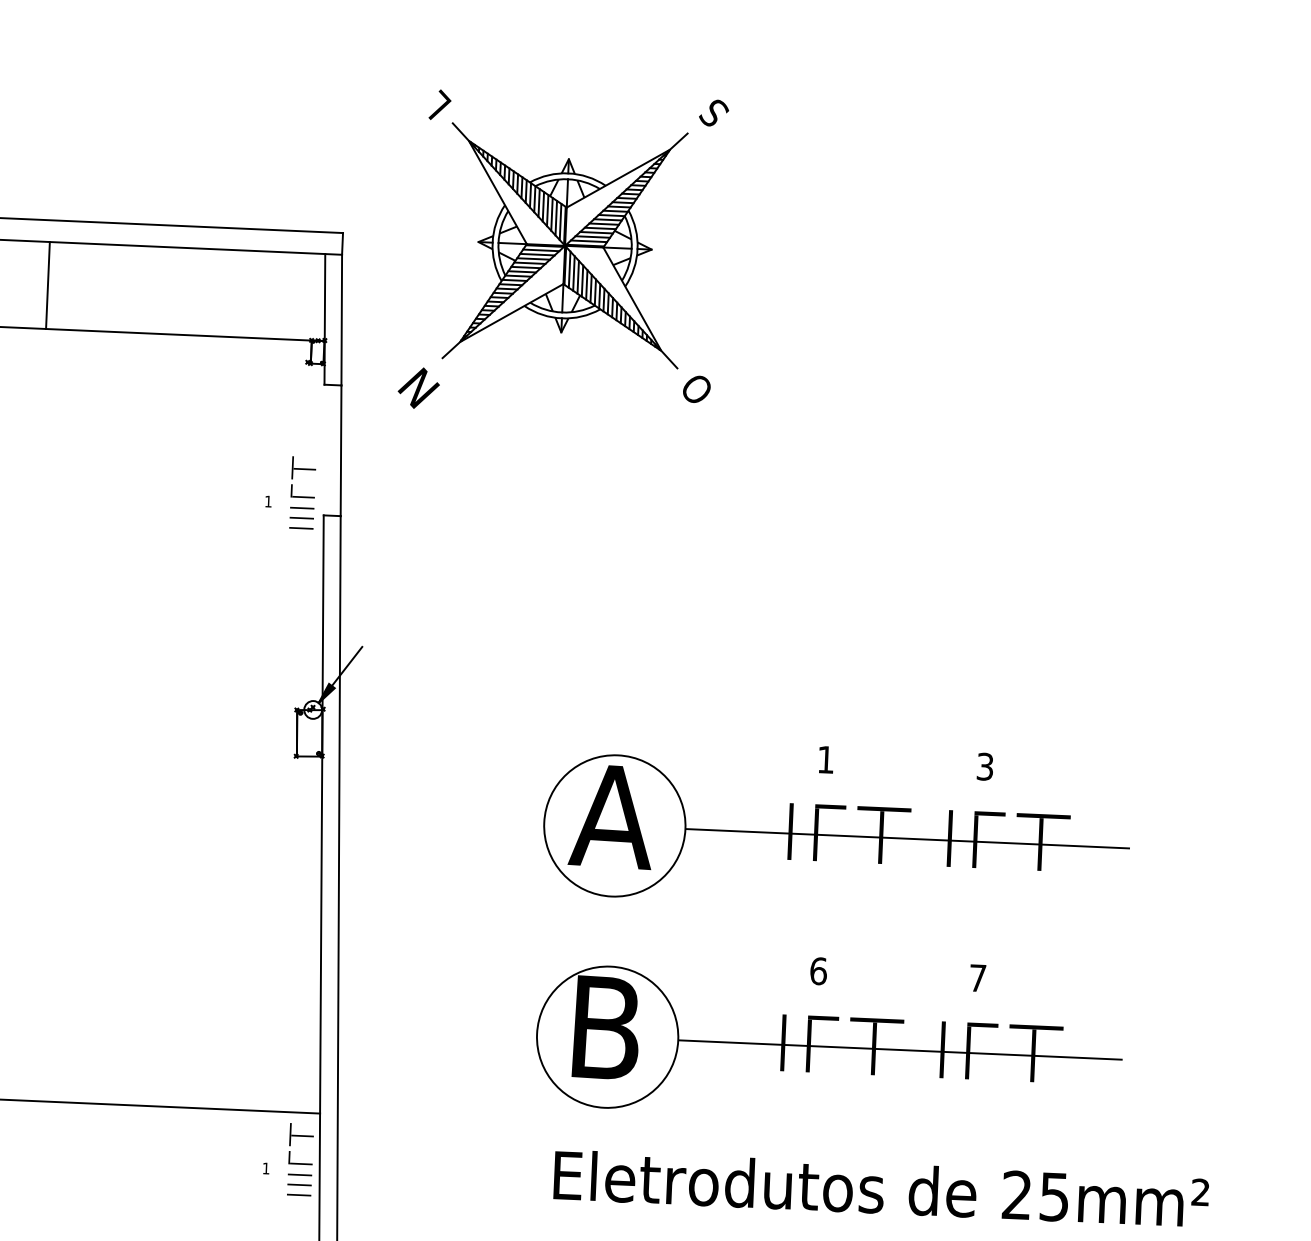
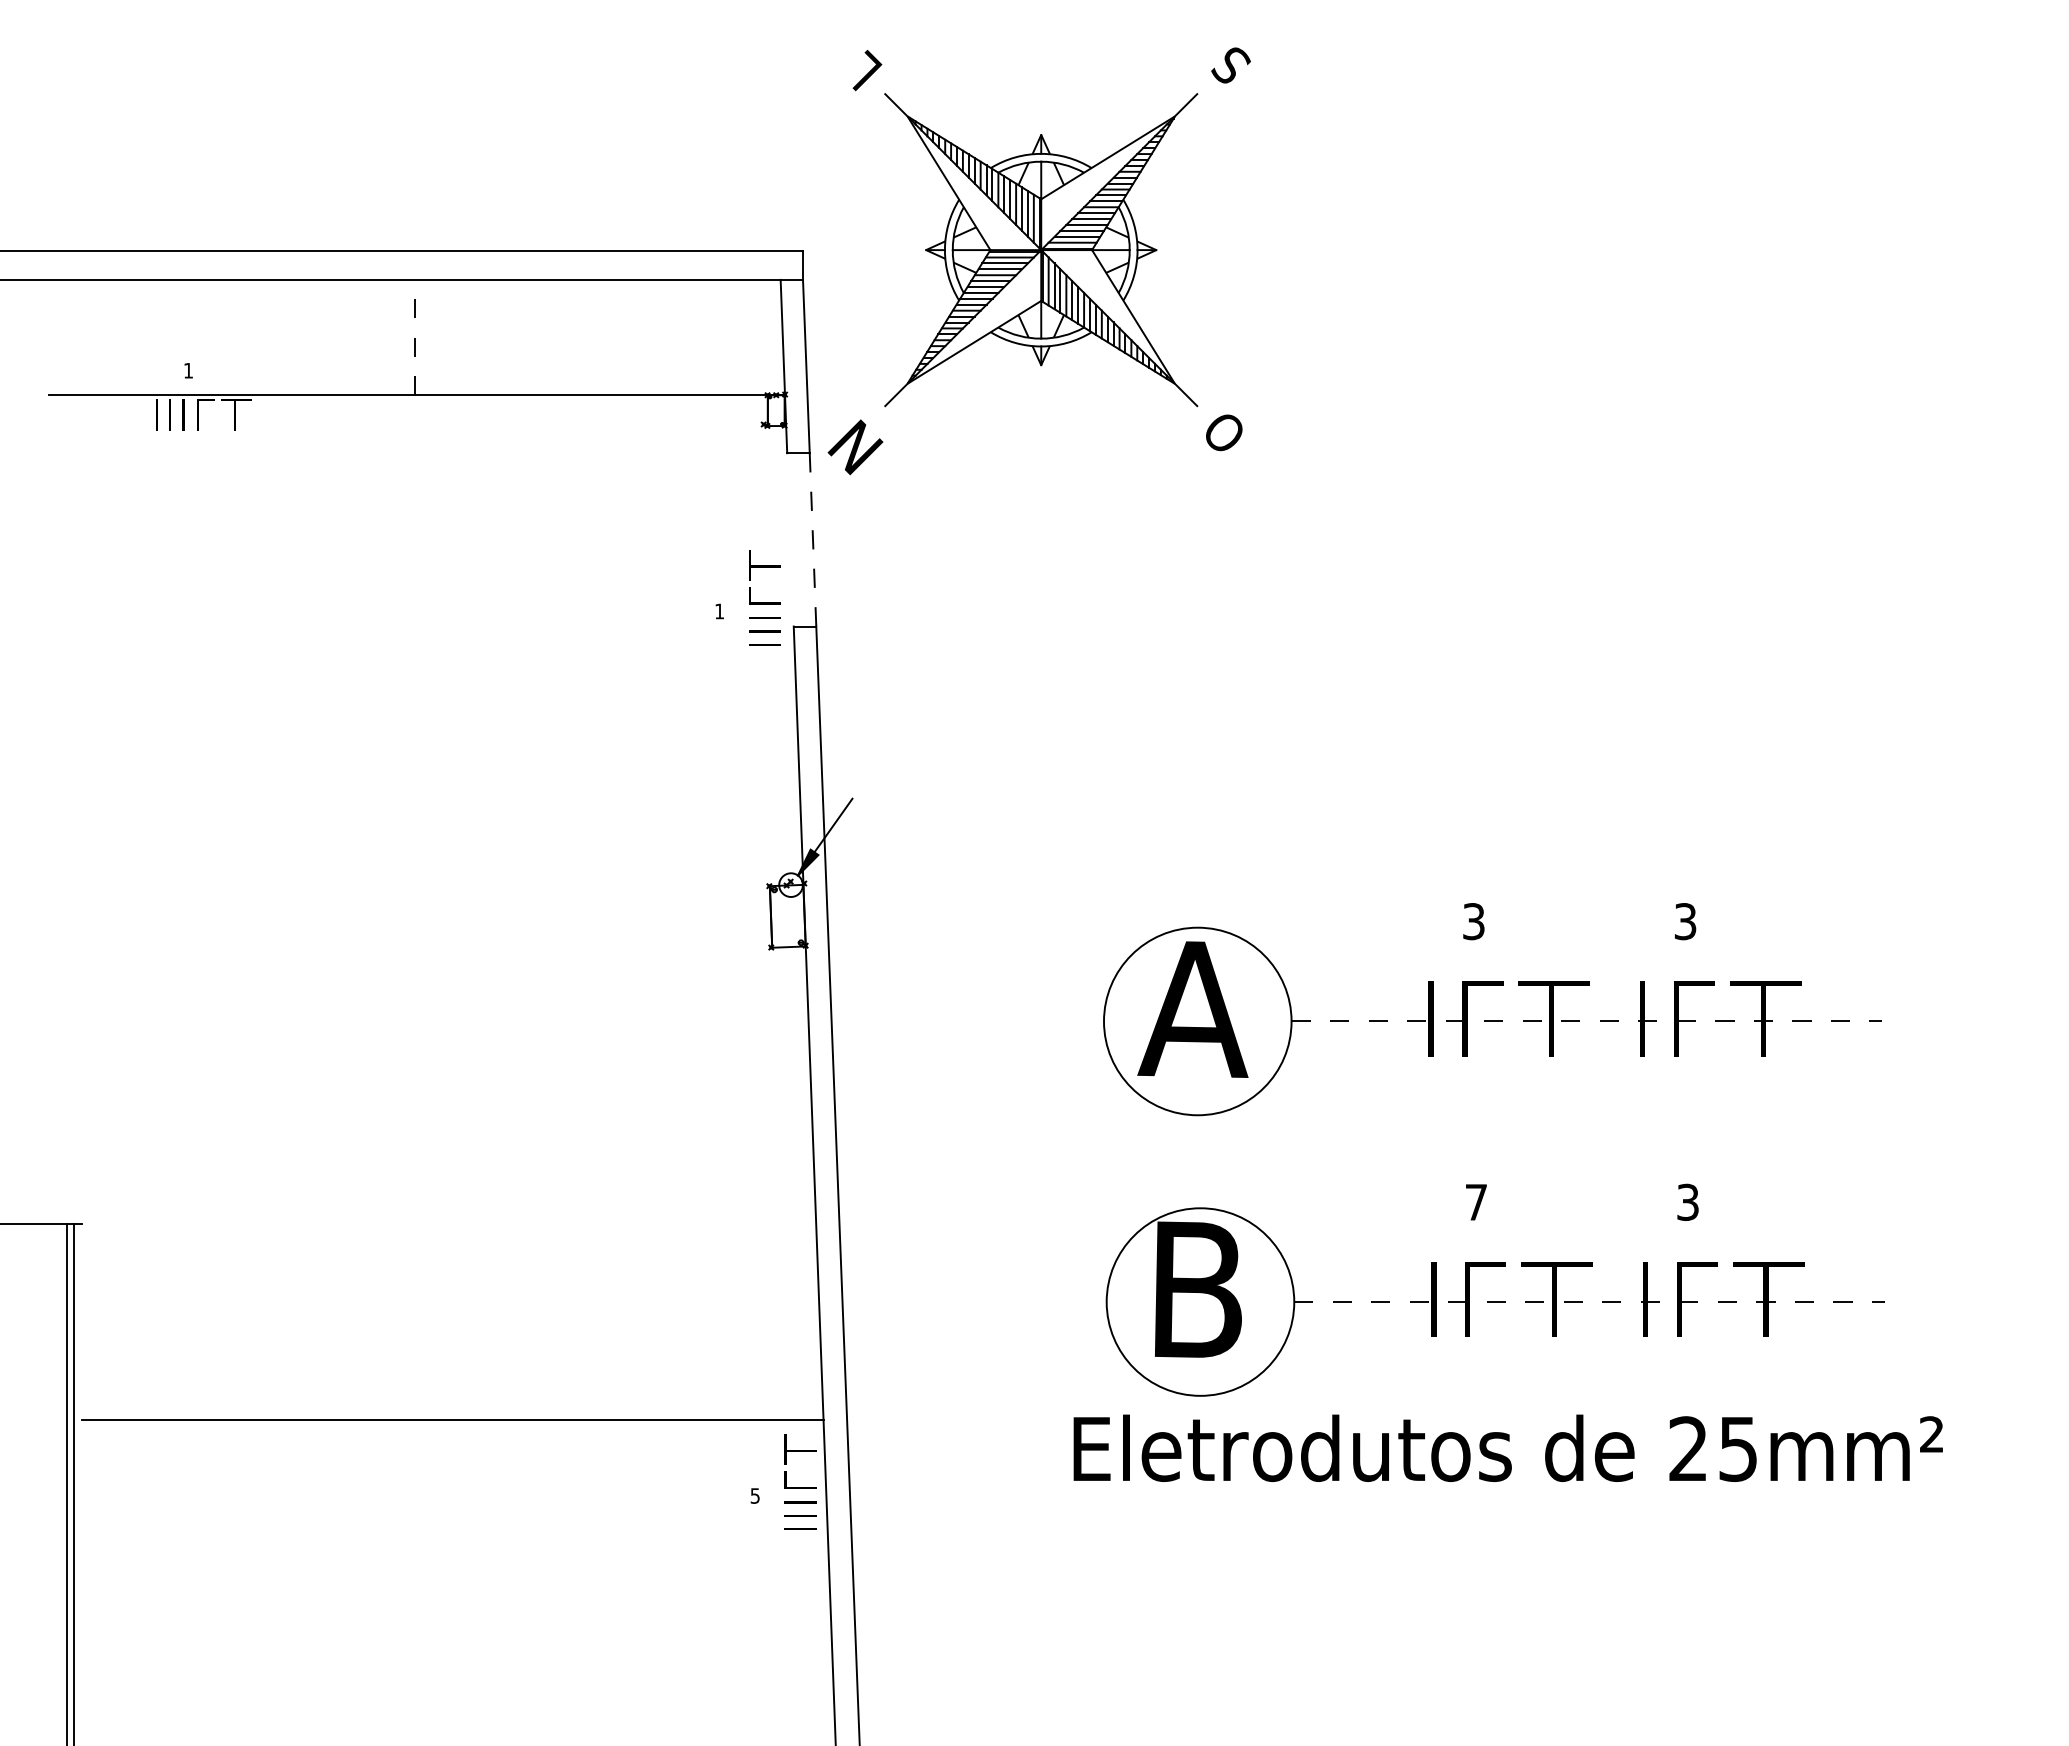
part: (562, 254) -> (1038, 261), moved
line: (47, 285) -> (414, 337), solid -> dashed
line: (341, 450) -> (813, 539), solid -> dashed
text: (825, 759) -> (1473, 921), 1 -> 3
line: (908, 838) -> (1587, 1021), solid -> dashed
text: (818, 970) -> (1476, 1201), 6 -> 7
text: (977, 978) -> (1687, 1202), 7 -> 3
line: (900, 1050) -> (1589, 1302), solid -> dashed
text: (265, 1168) -> (754, 1495), 1 -> 5
text: (880, 1188) -> (1507, 1447), moved

